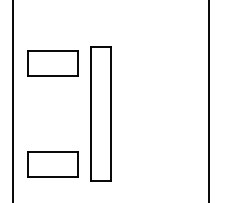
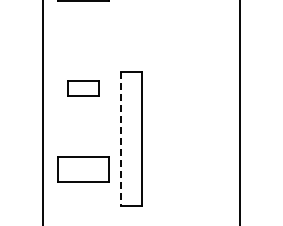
part: (52, 63) -> (83, 88), size x0.6
line: (90, 114) -> (121, 139), solid -> dashed
part: (52, 164) -> (83, 169), moved

